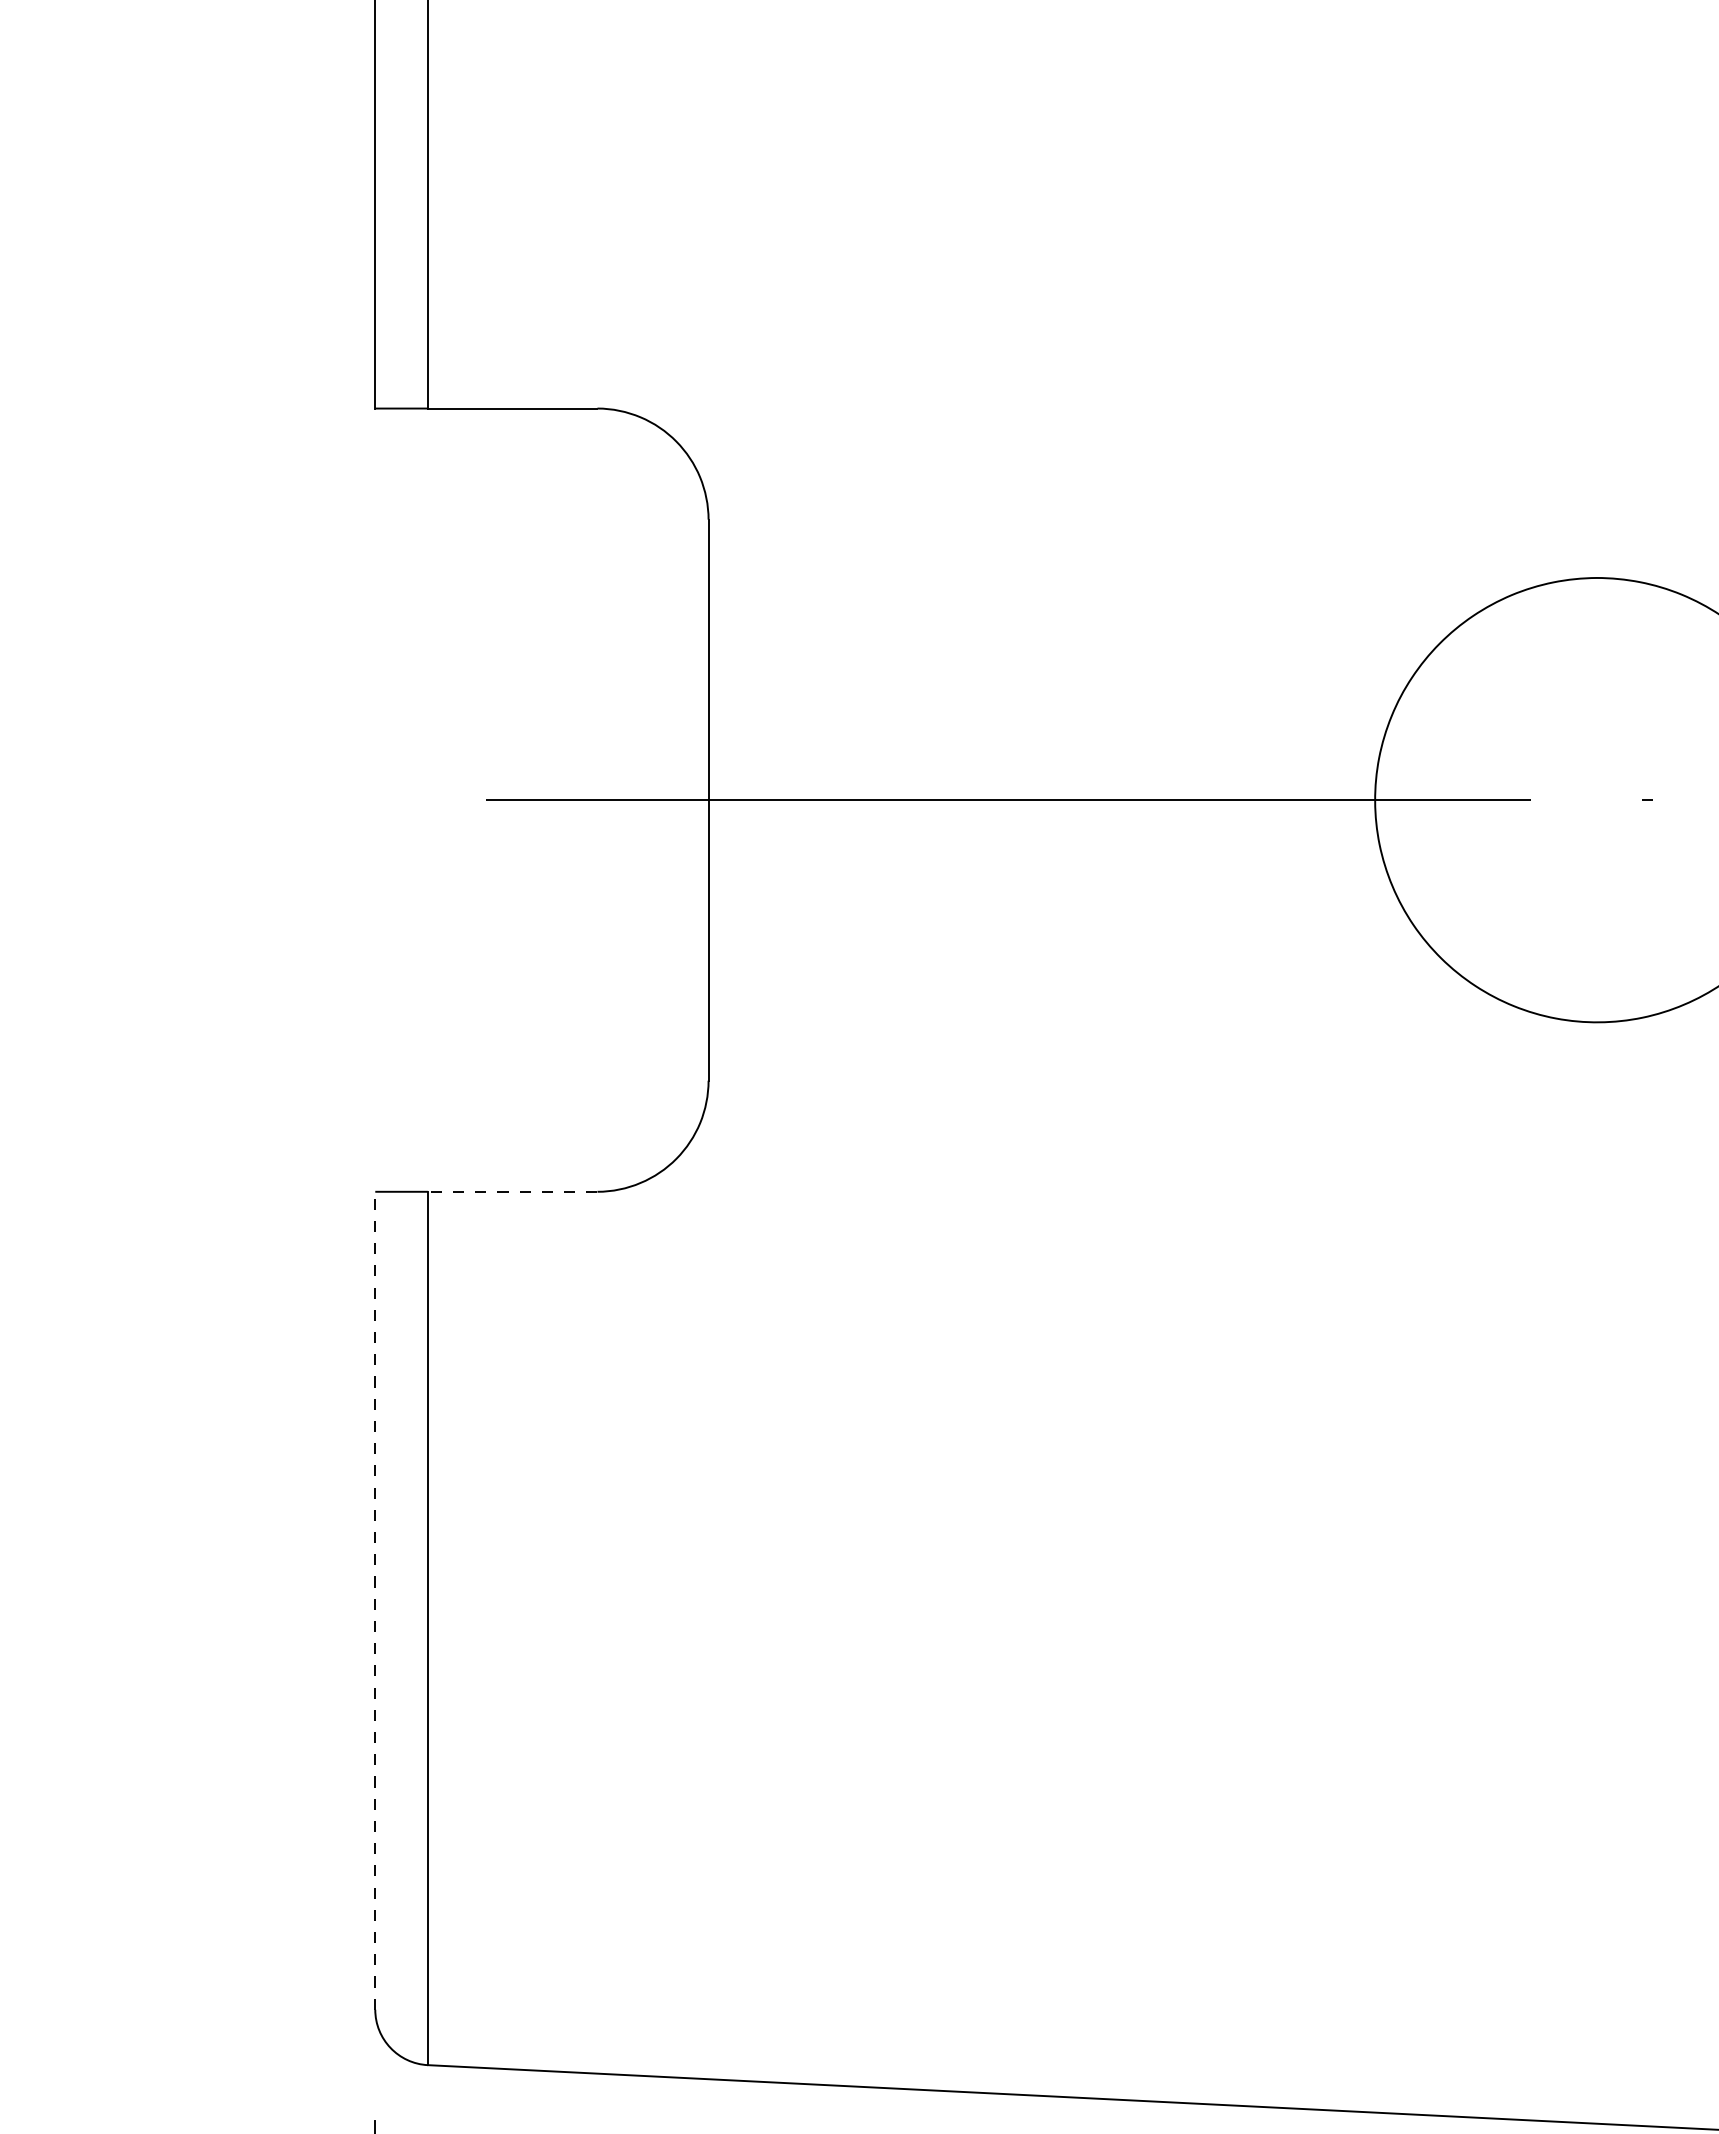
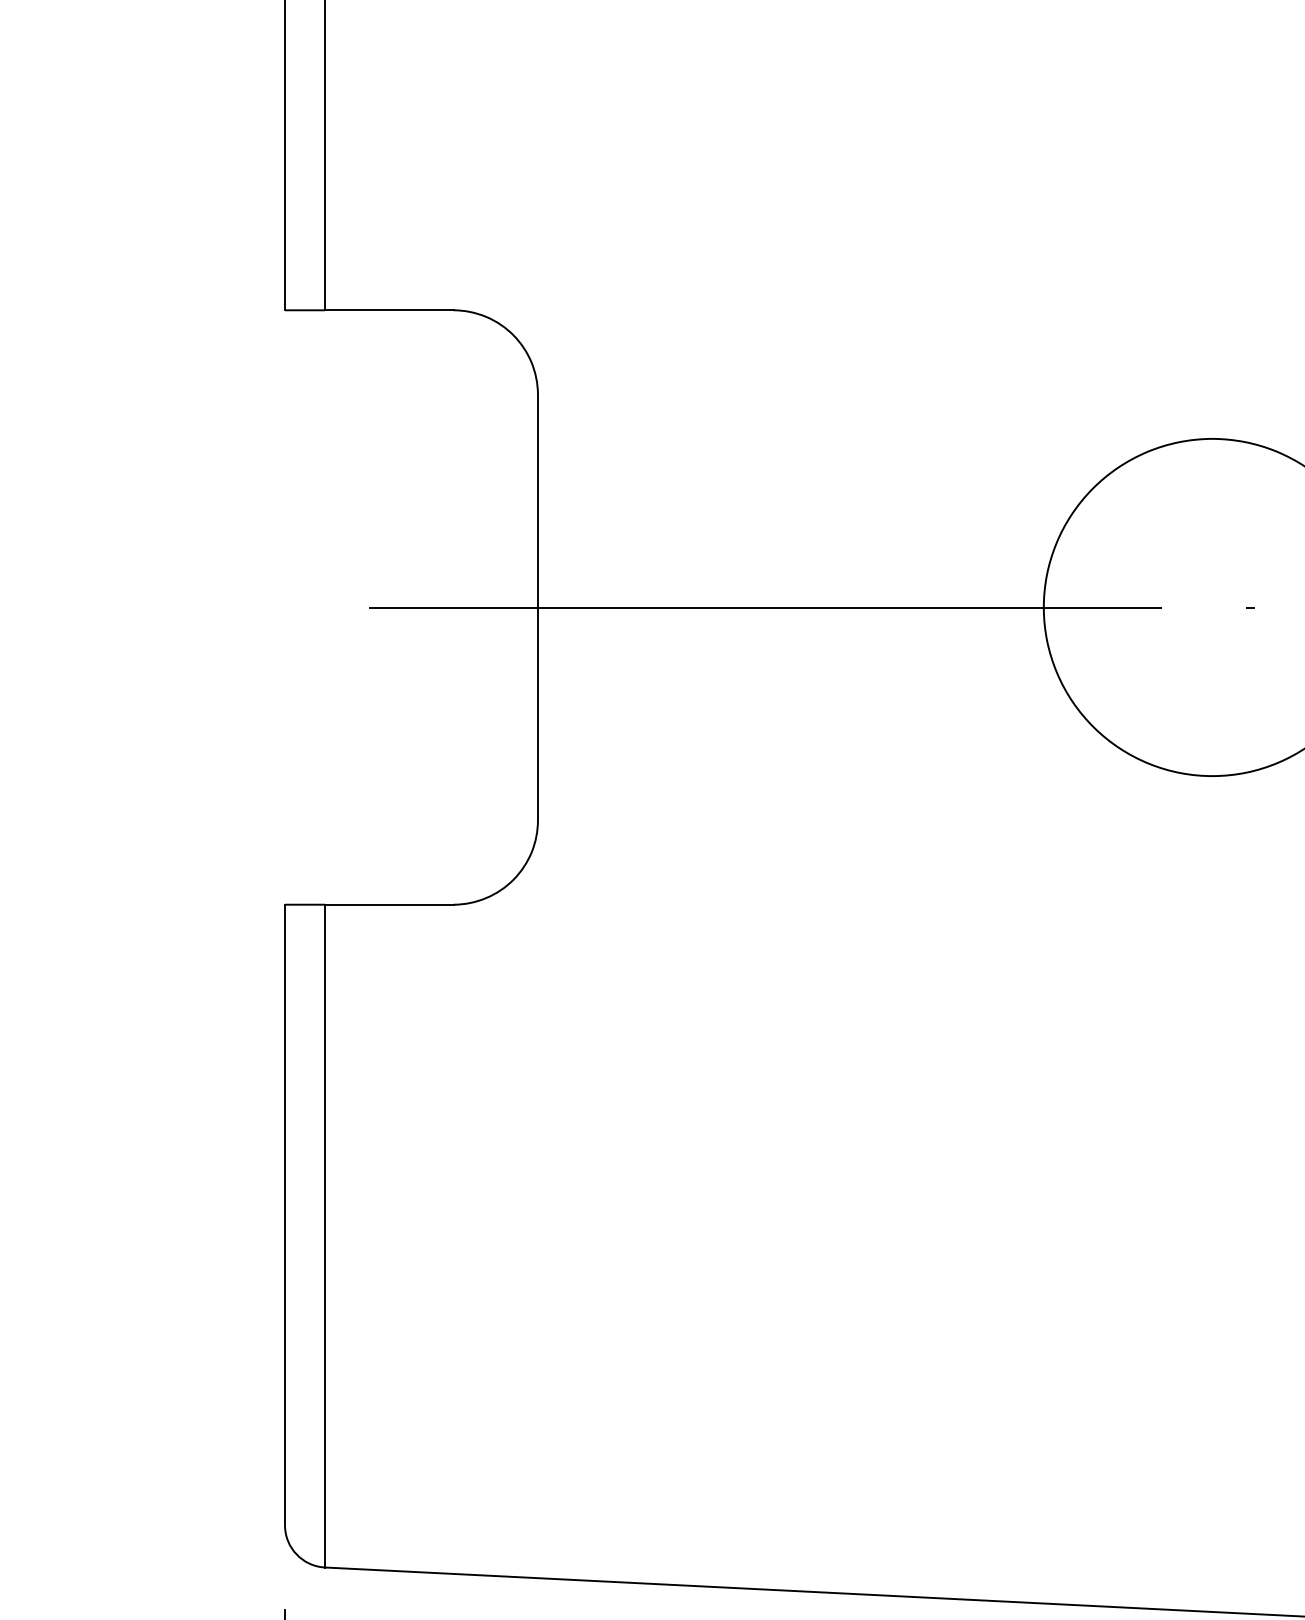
line: (512, 1191) -> (389, 904), dashed -> solid
line: (375, 1600) -> (285, 1214), dashed -> solid

